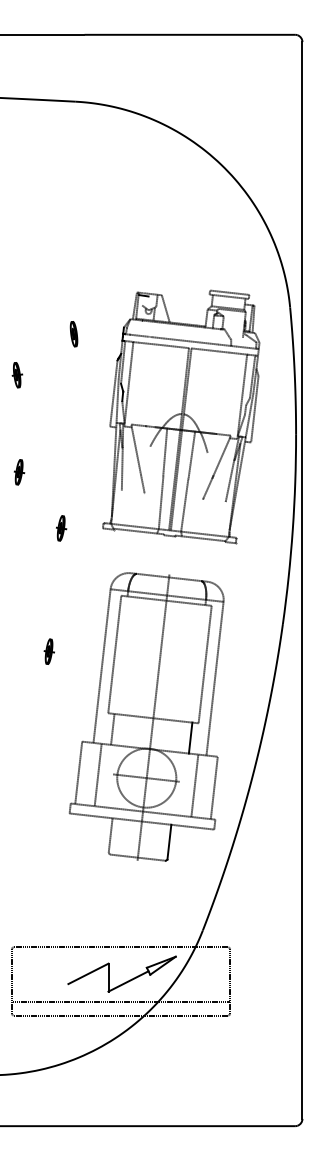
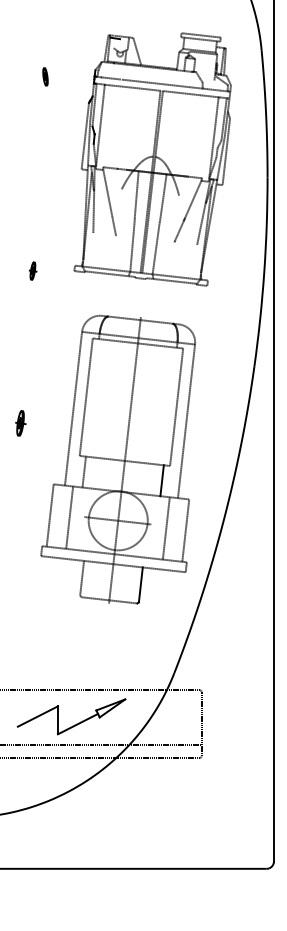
part: (73, 334) -> (44, 77), size x0.7
part: (61, 528) -> (32, 271), size x0.7
part: (48, 651) -> (19, 423), moved
part: (126, 981) -> (75, 724), moved

